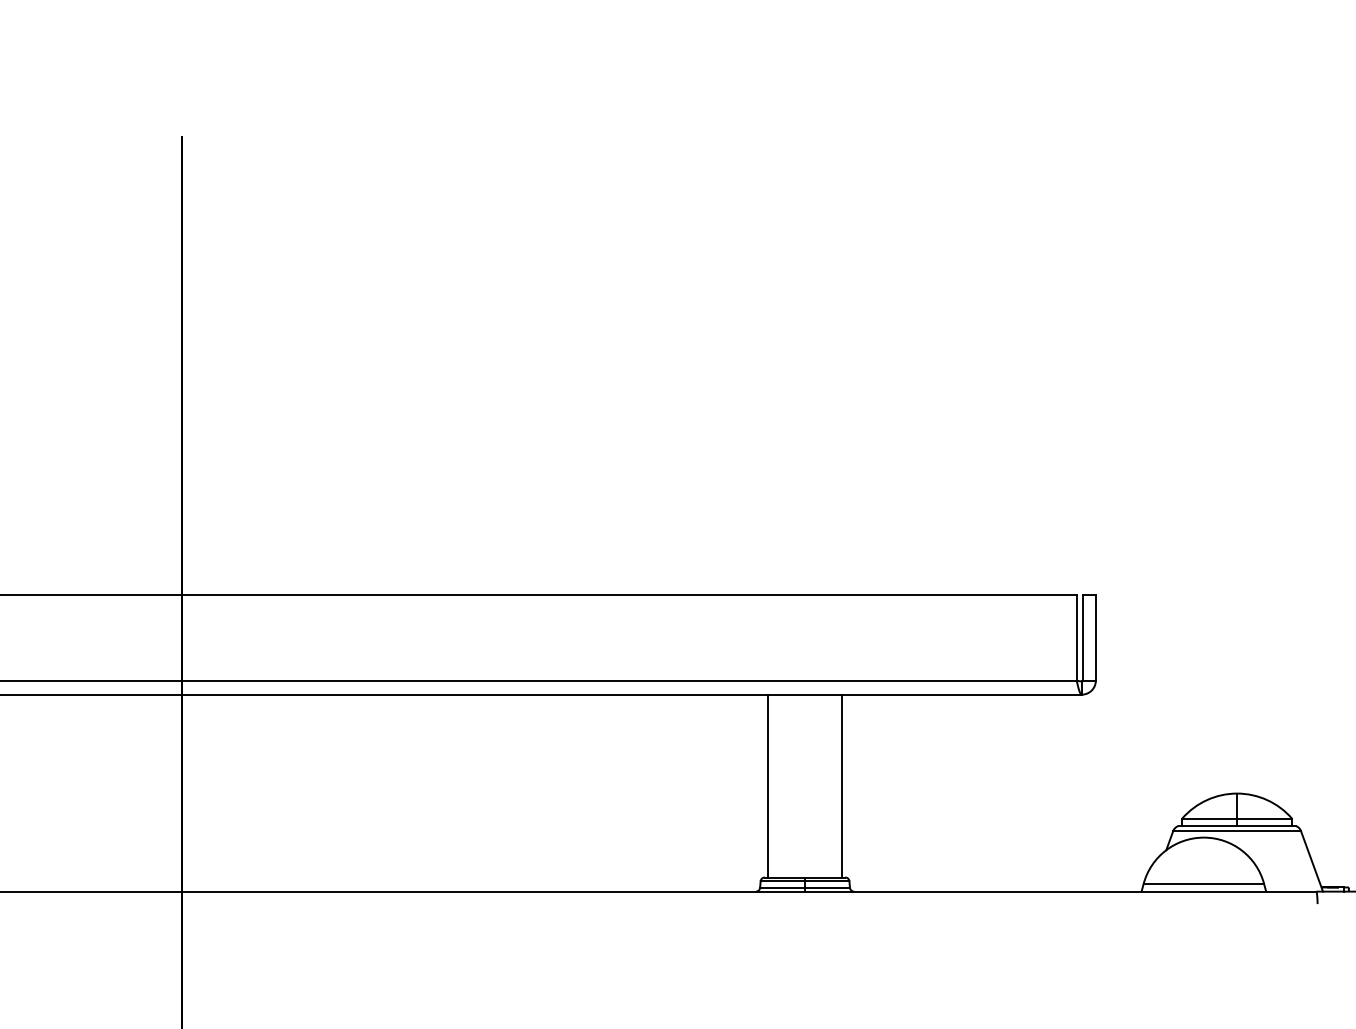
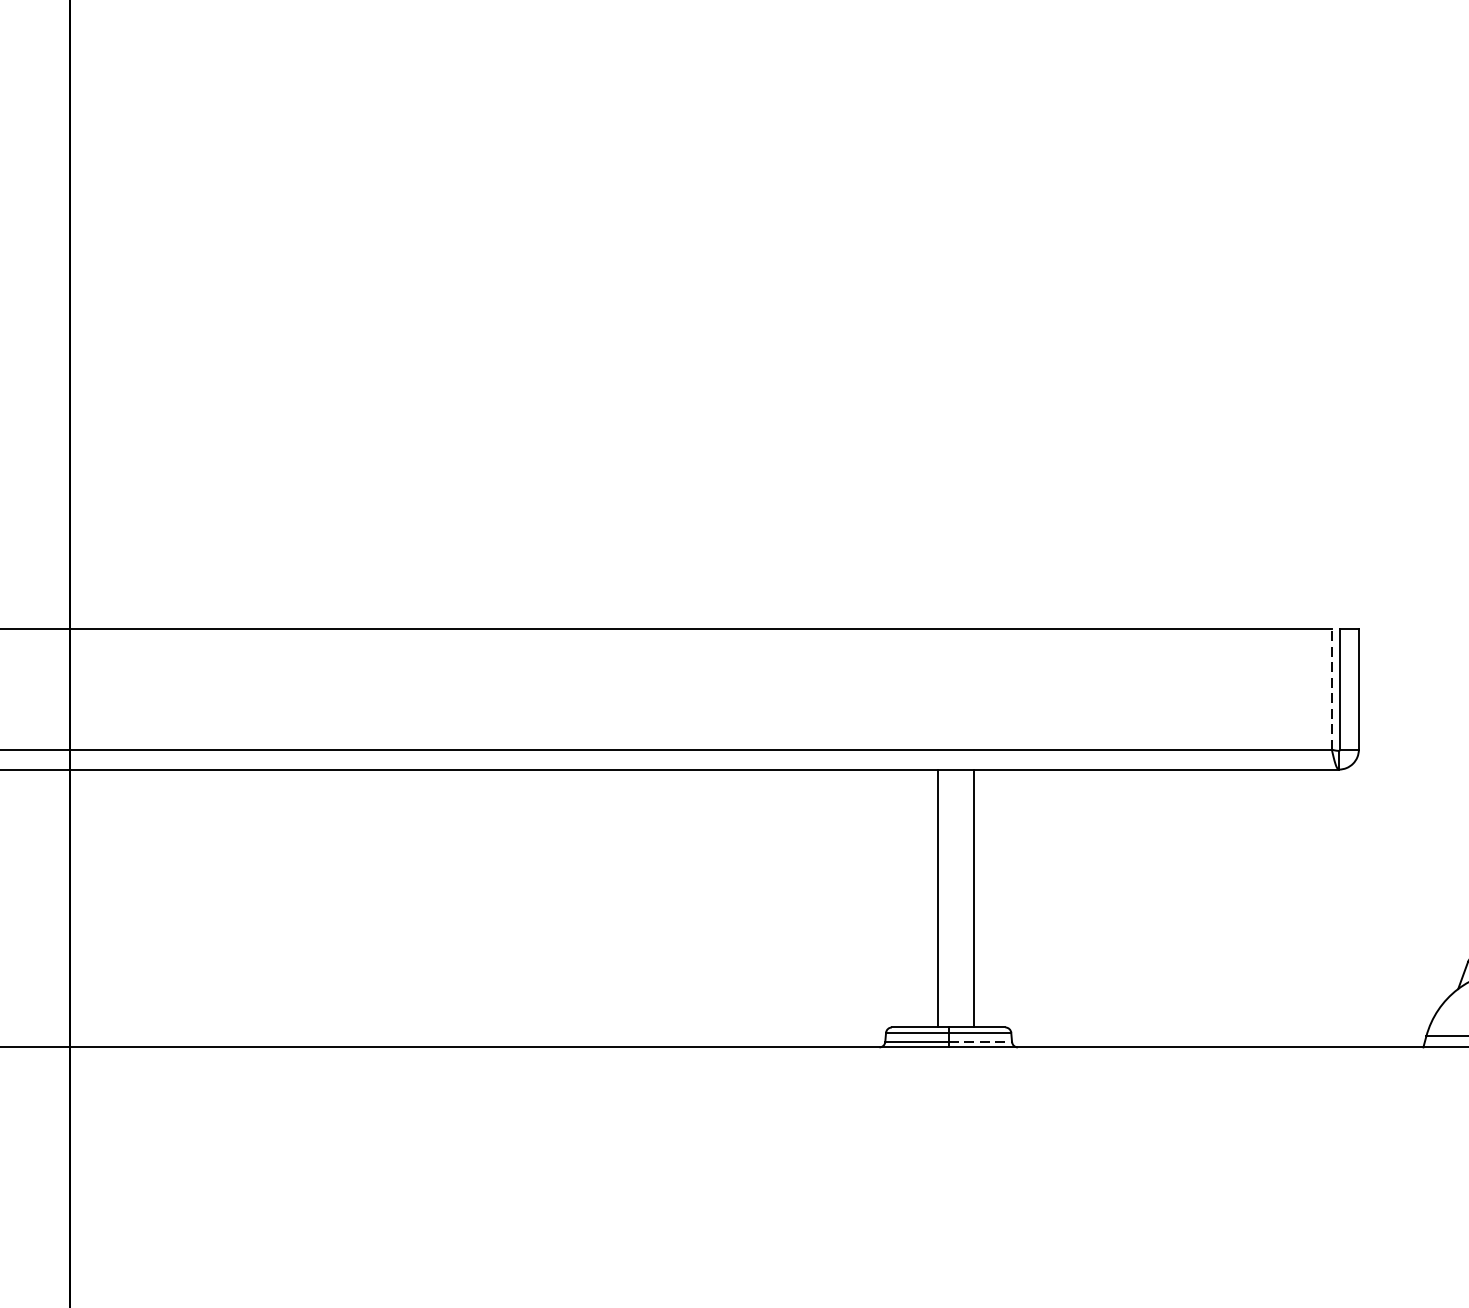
line: (1076, 637) -> (1331, 688), solid -> dashed
line: (767, 785) -> (973, 897), moved
line: (842, 785) -> (938, 897), moved
line: (828, 887) -> (981, 1041), solid -> dashed

